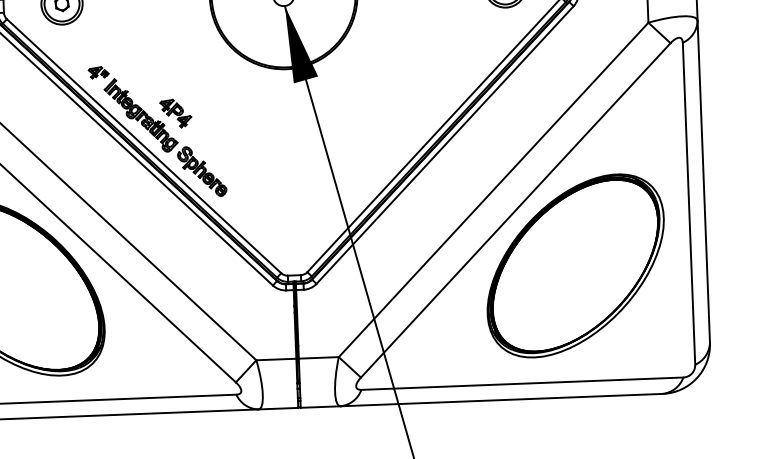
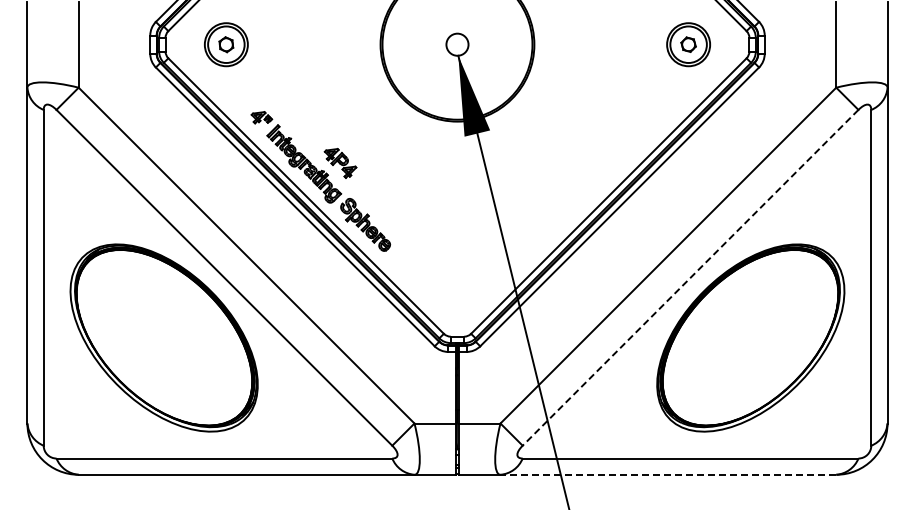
line: (515, 211) -> (690, 278), solid -> dashed
line: (501, 399) -> (668, 474), solid -> dashed

